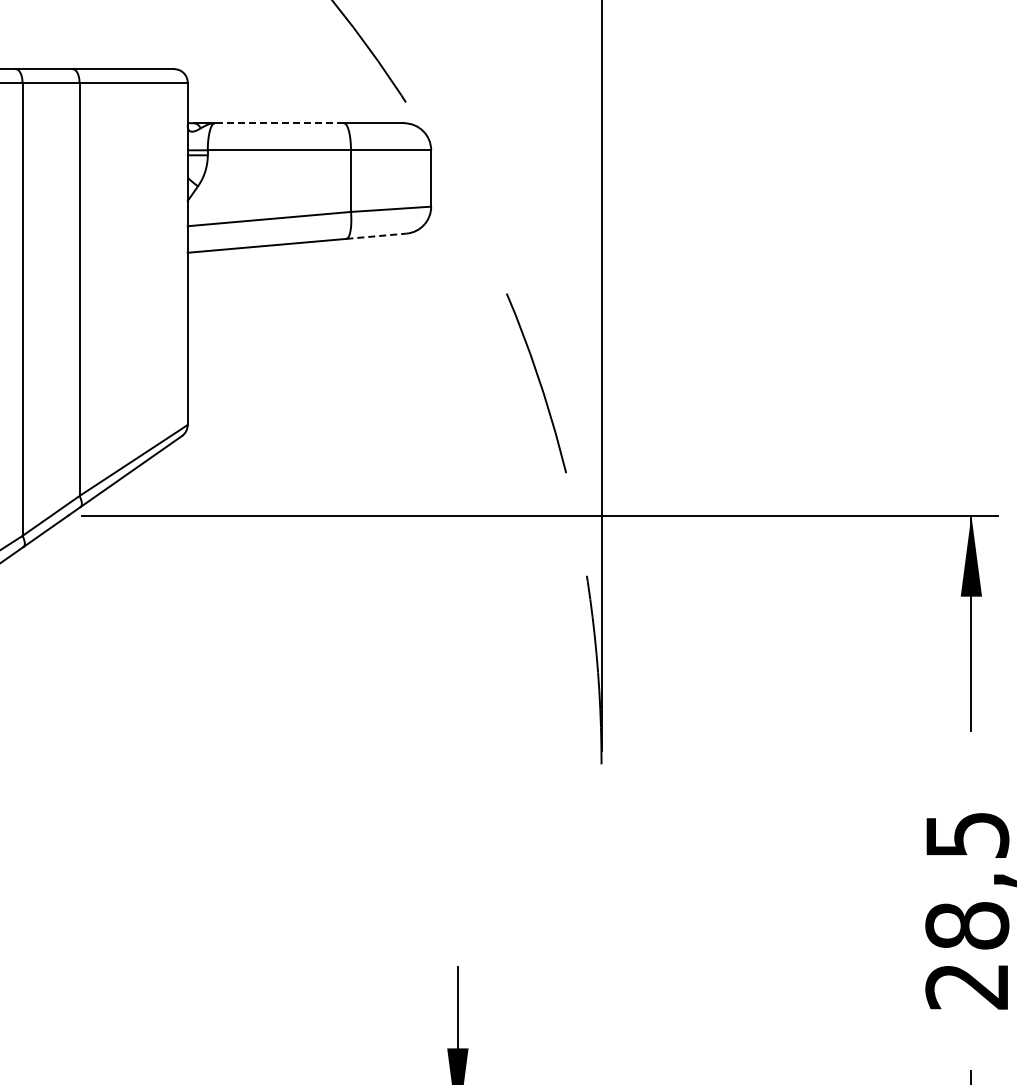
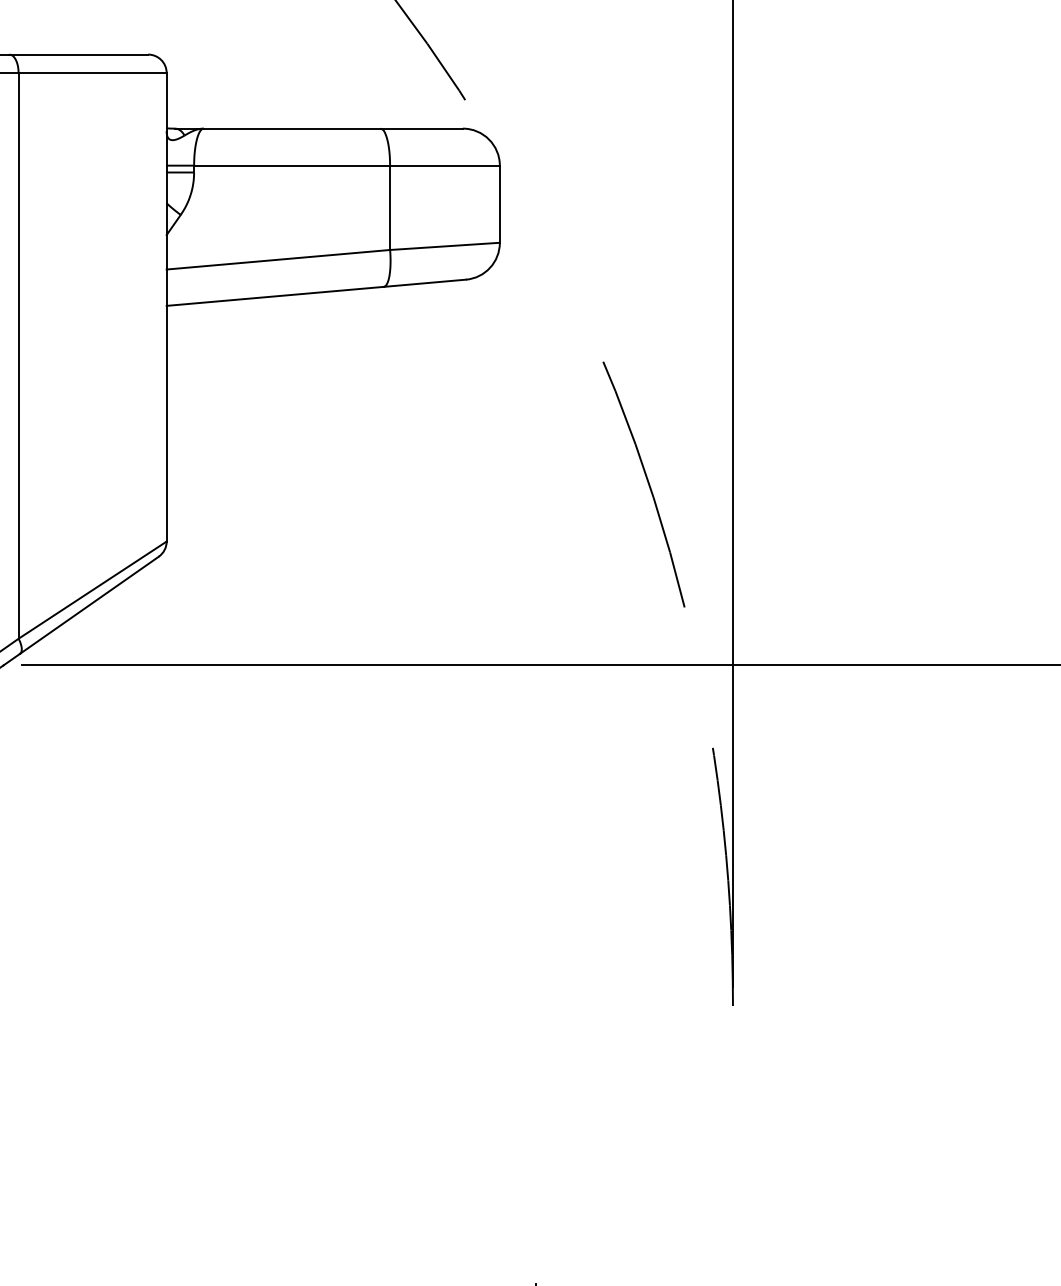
line: (279, 123) -> (292, 128), dashed -> solid
line: (376, 236) -> (425, 283), dashed -> solid

